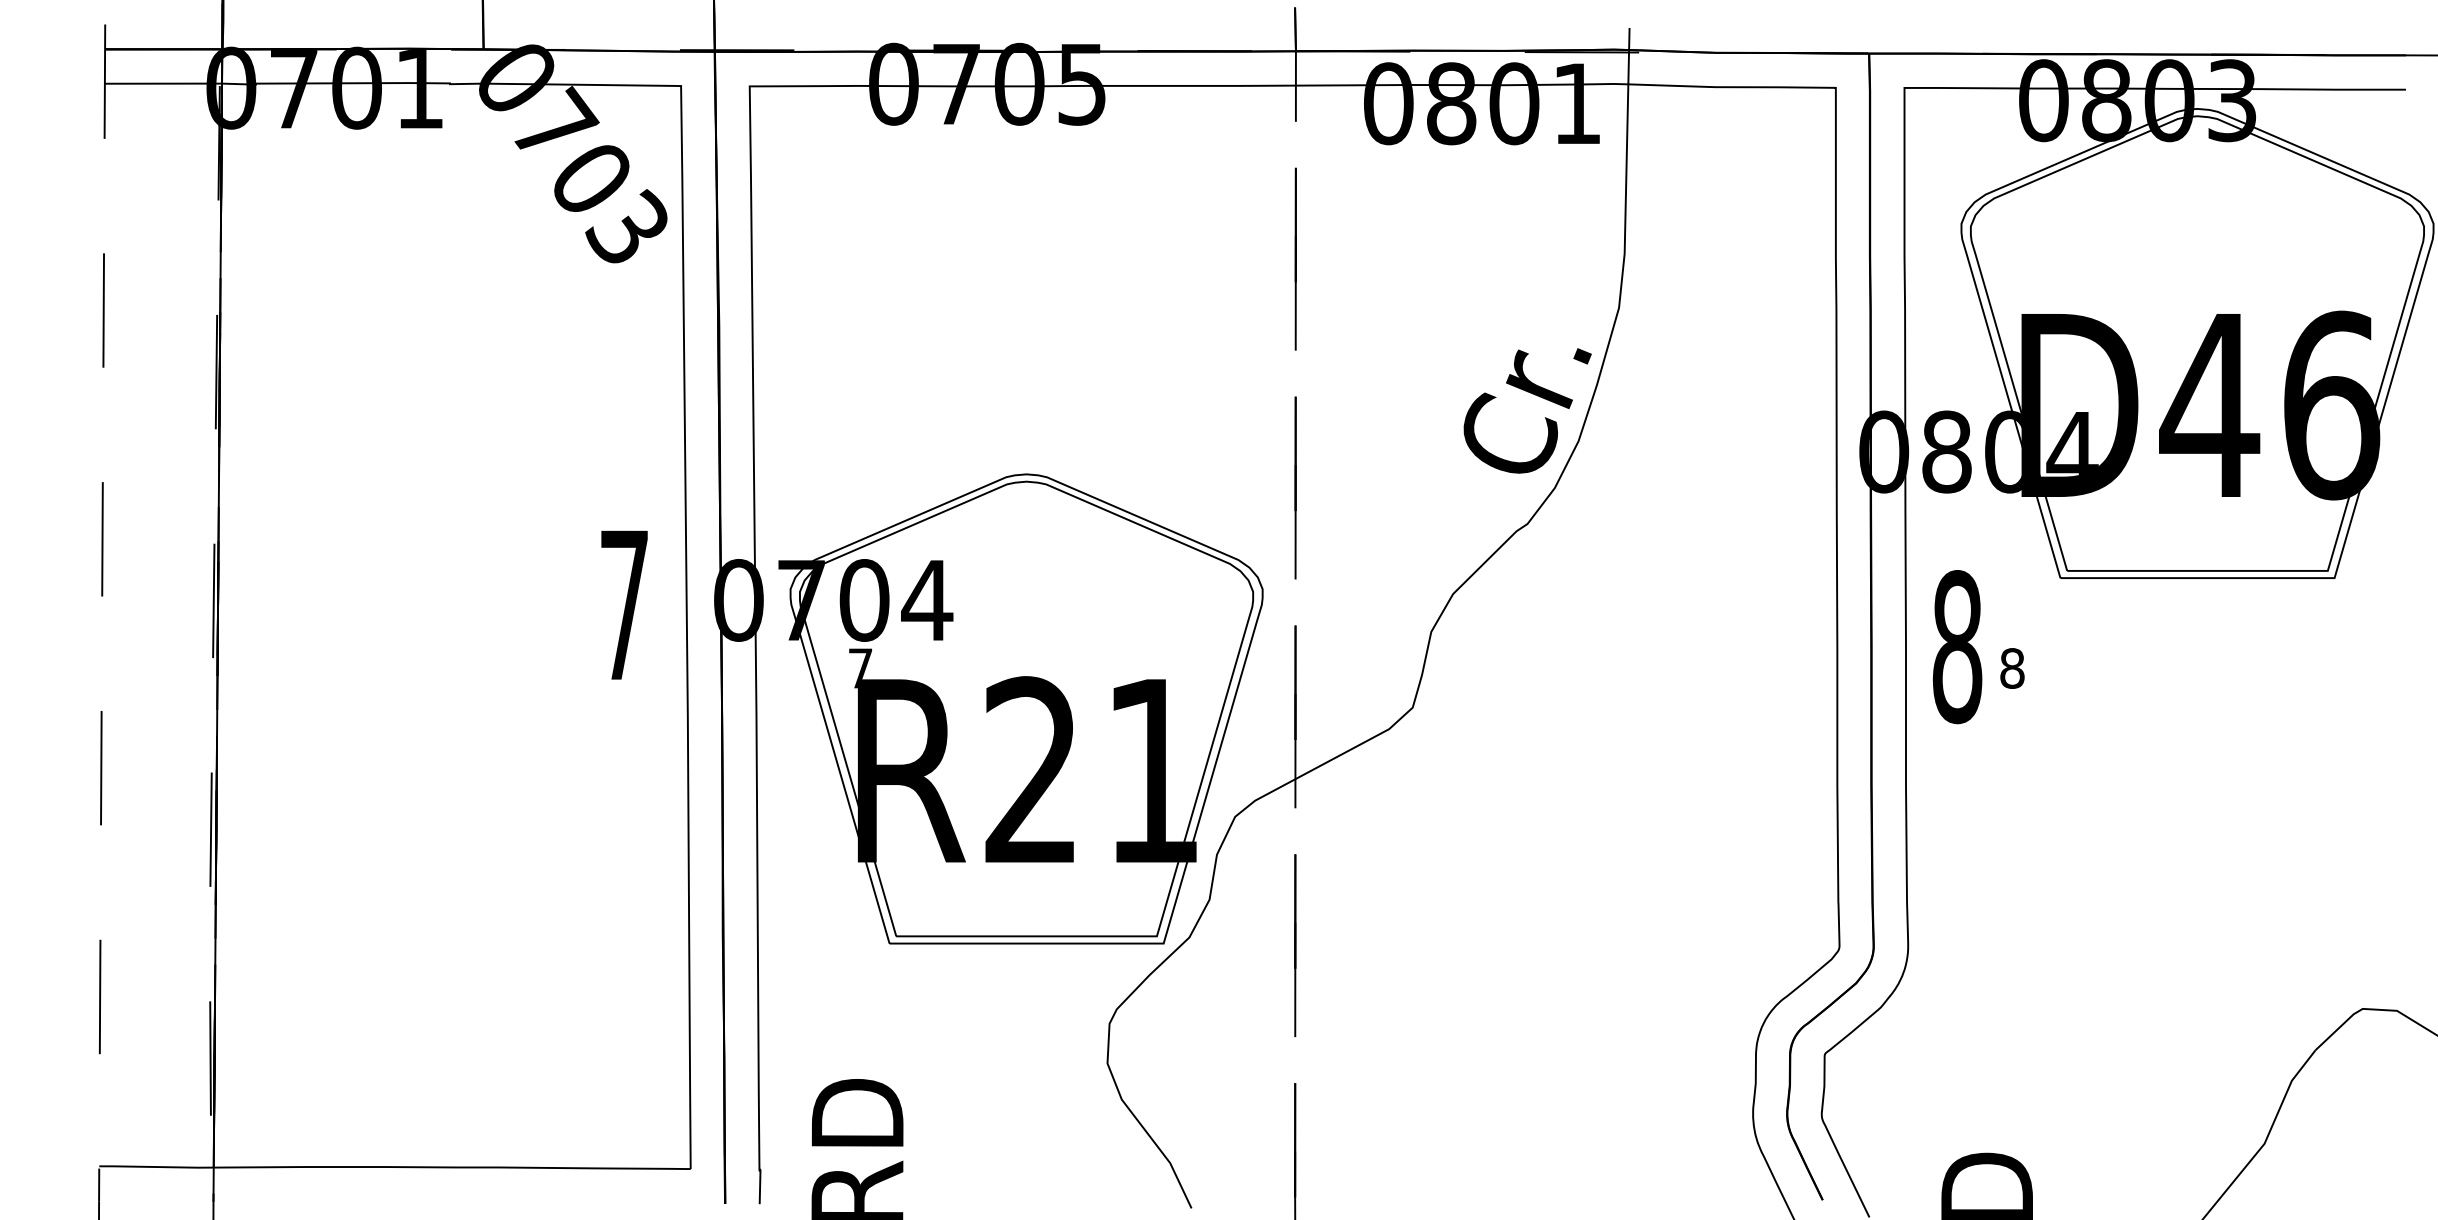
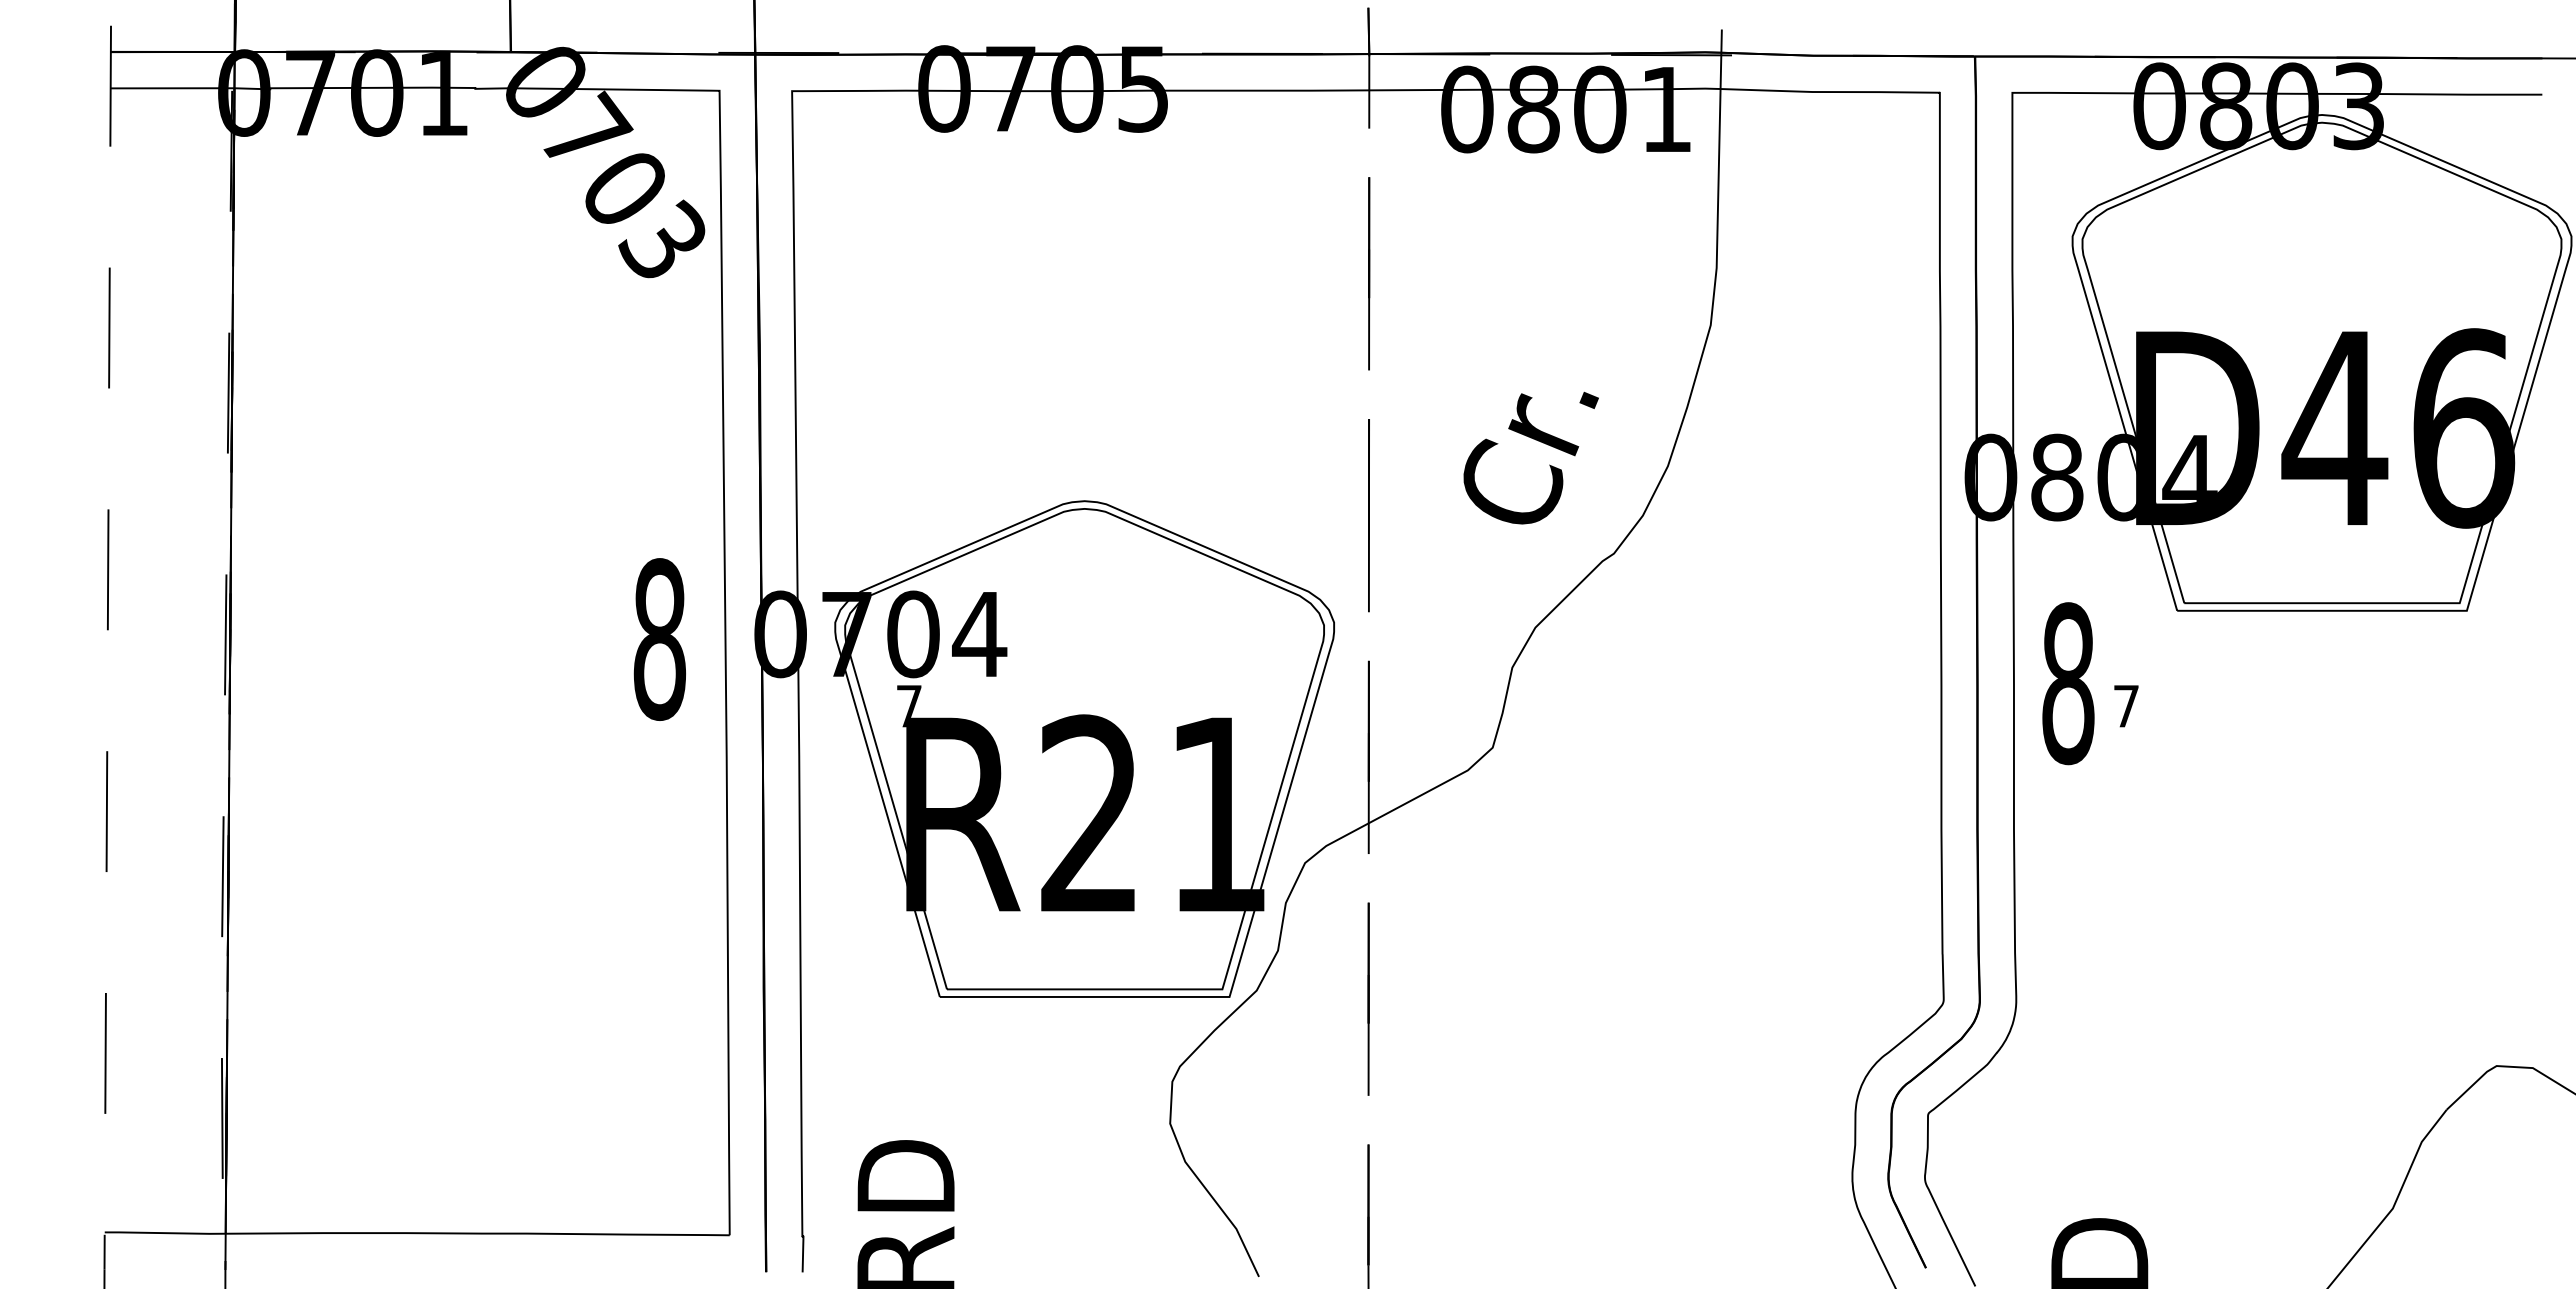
text: (1527, 410) -> (1530, 457), moved
text: (624, 605) -> (659, 639), 7 -> 8
text: (2012, 667) -> (2126, 705), 8 -> 7

